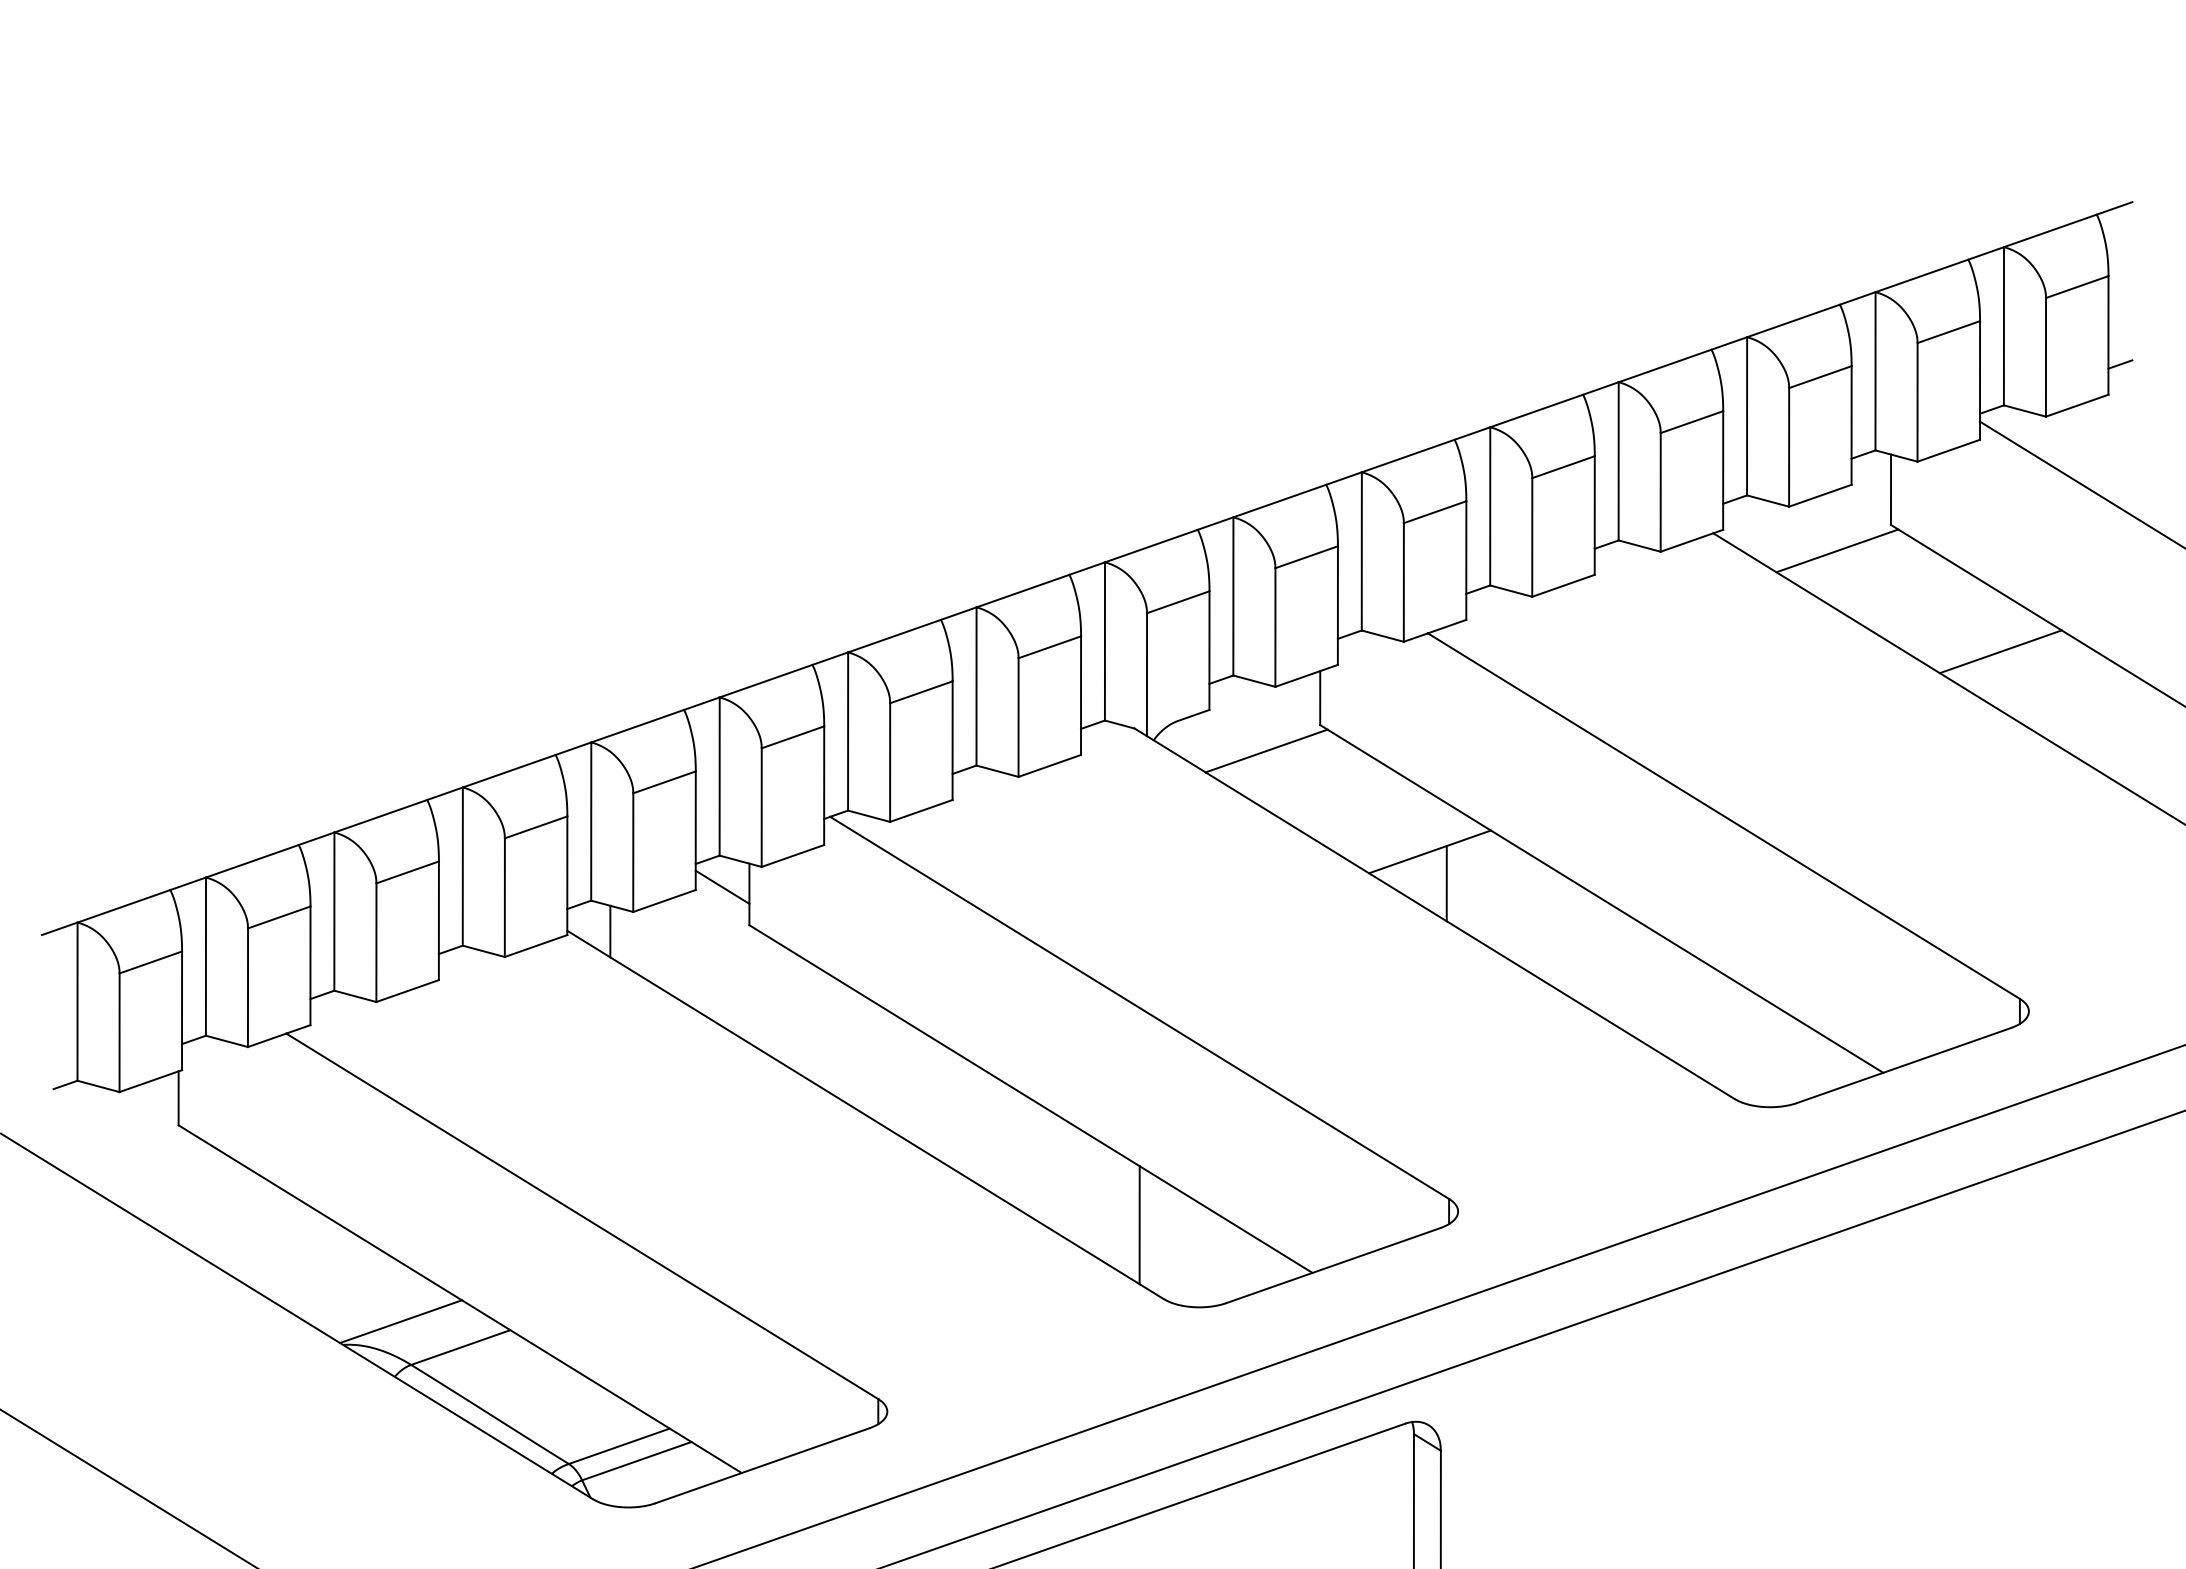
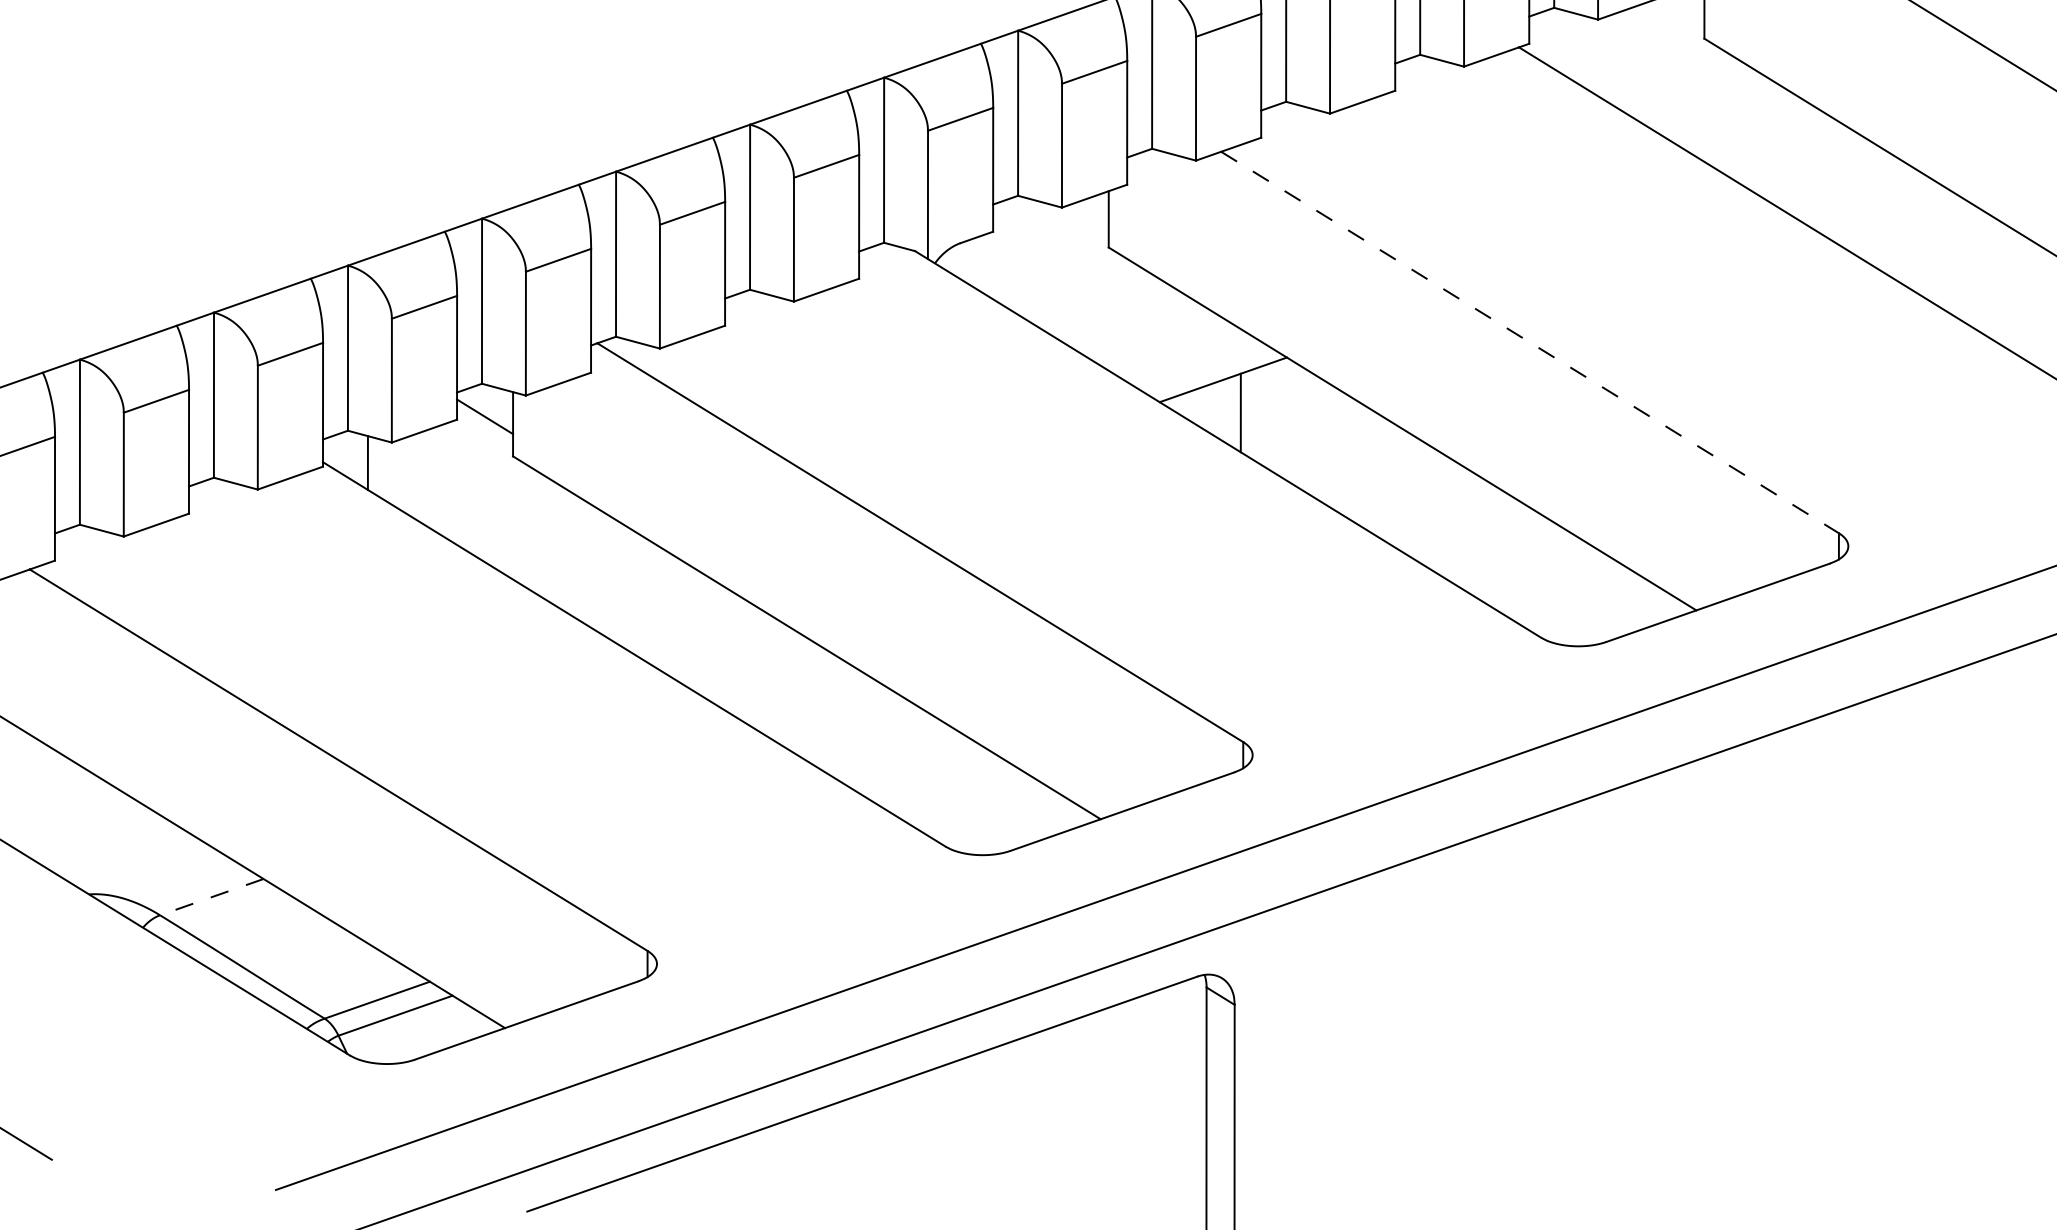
line: (1837, 550) -> (1648, 65), removed
line: (2000, 651) -> (1818, 170), removed
line: (1266, 750) -> (1052, 274), removed
line: (1723, 816) -> (1529, 342), solid -> dashed
line: (1139, 1225) -> (920, 769), removed
line: (400, 1321) -> (148, 869), removed
line: (460, 1347) -> (211, 897), solid -> dashed

